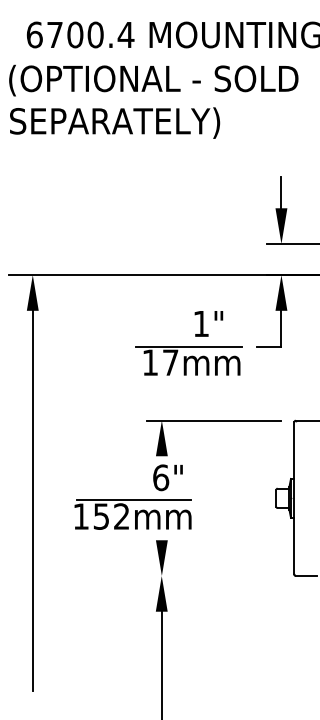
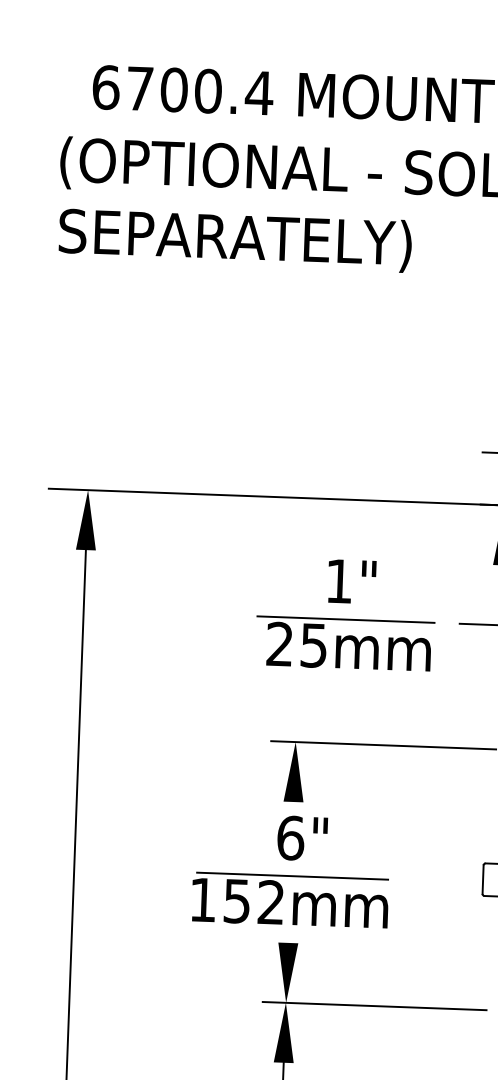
text: (208, 323) -> (351, 581), moved
text: (160, 362) -> (296, 644), 17mm -> 25mm
part: (132, 514) -> (289, 899), moved
line: (214, 576) -> (374, 1006), added

